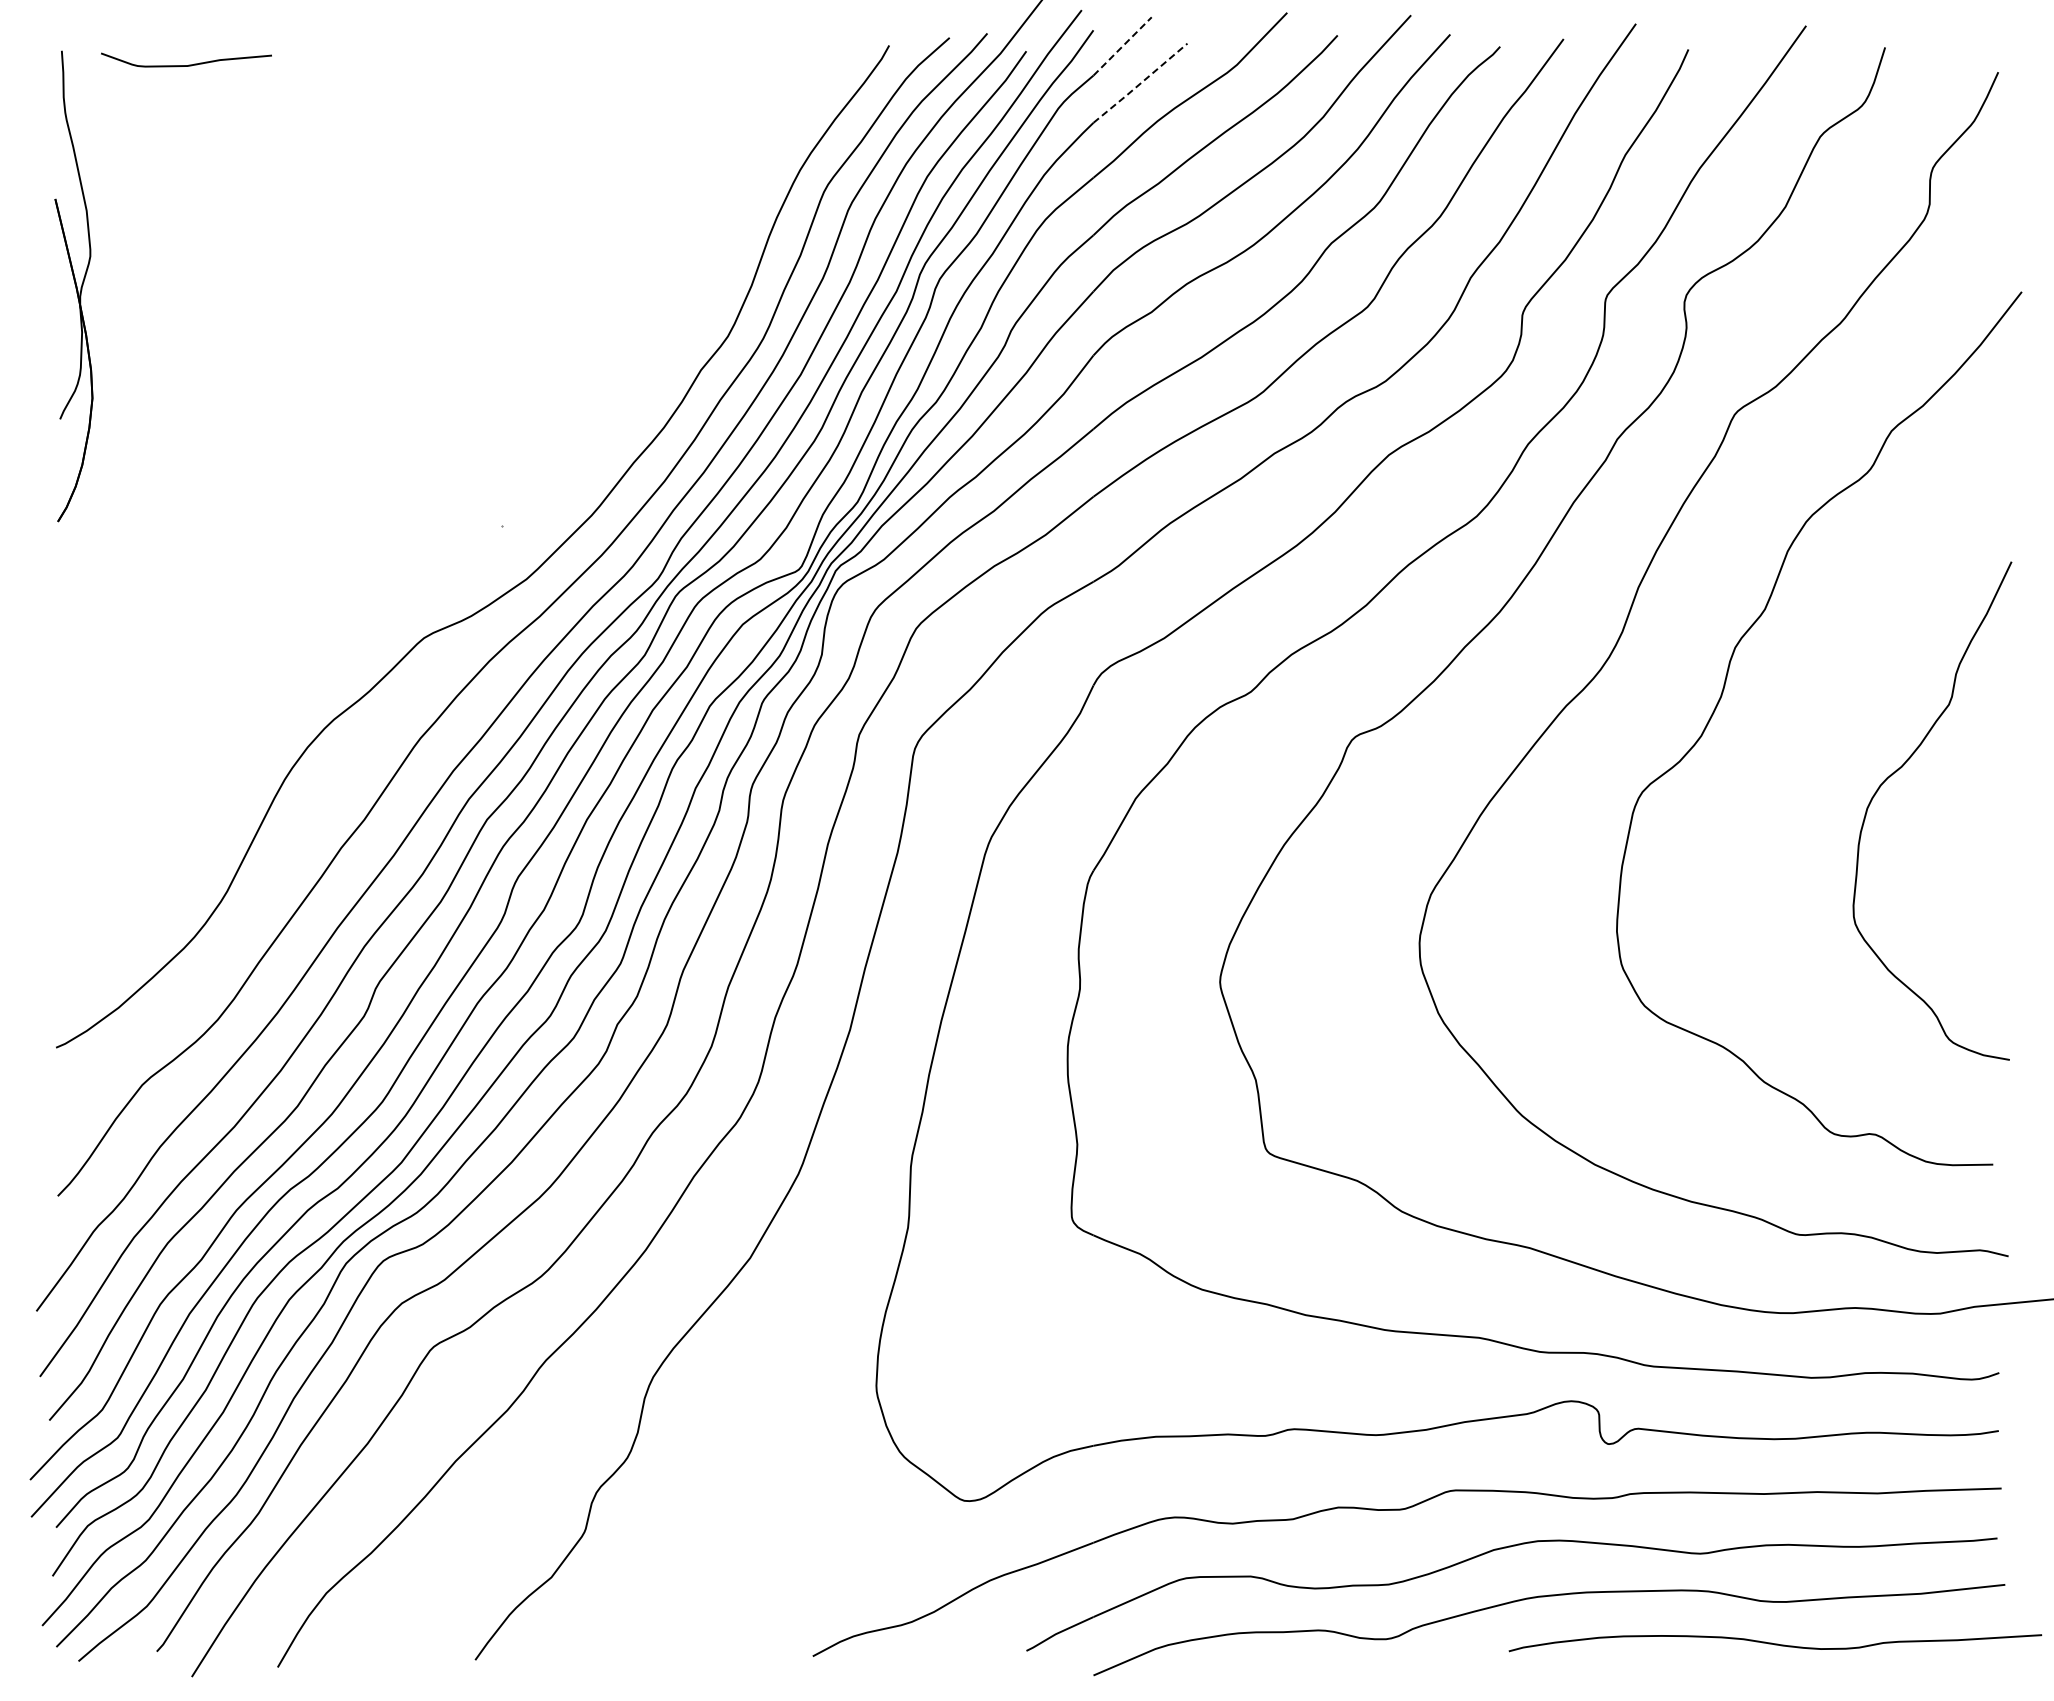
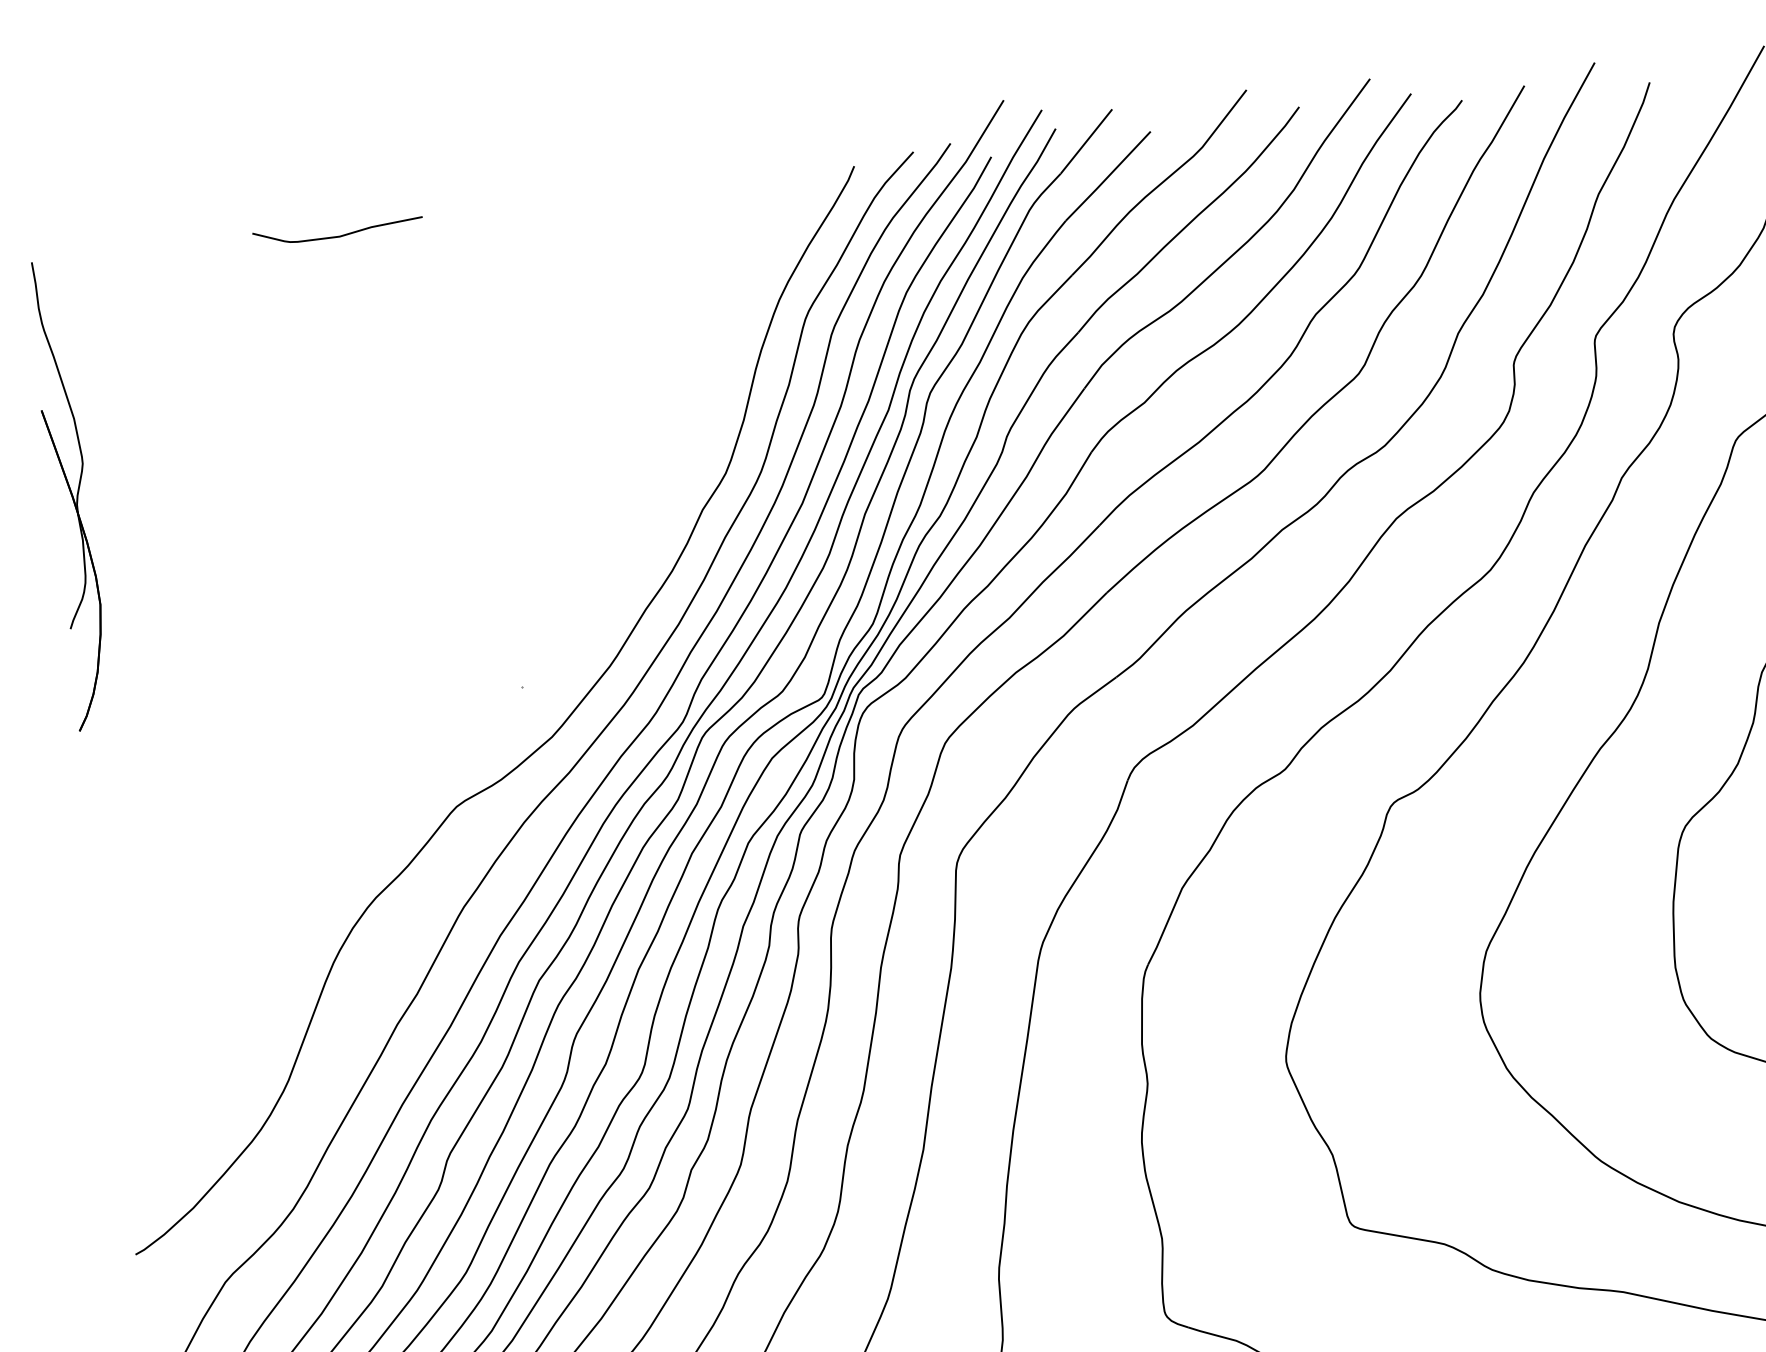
line: (1122, 46) -> (1086, 141), dashed -> solid
curve: (188, 64) -> (340, 235), moved
line: (1140, 83) -> (1108, 176), dashed -> solid

